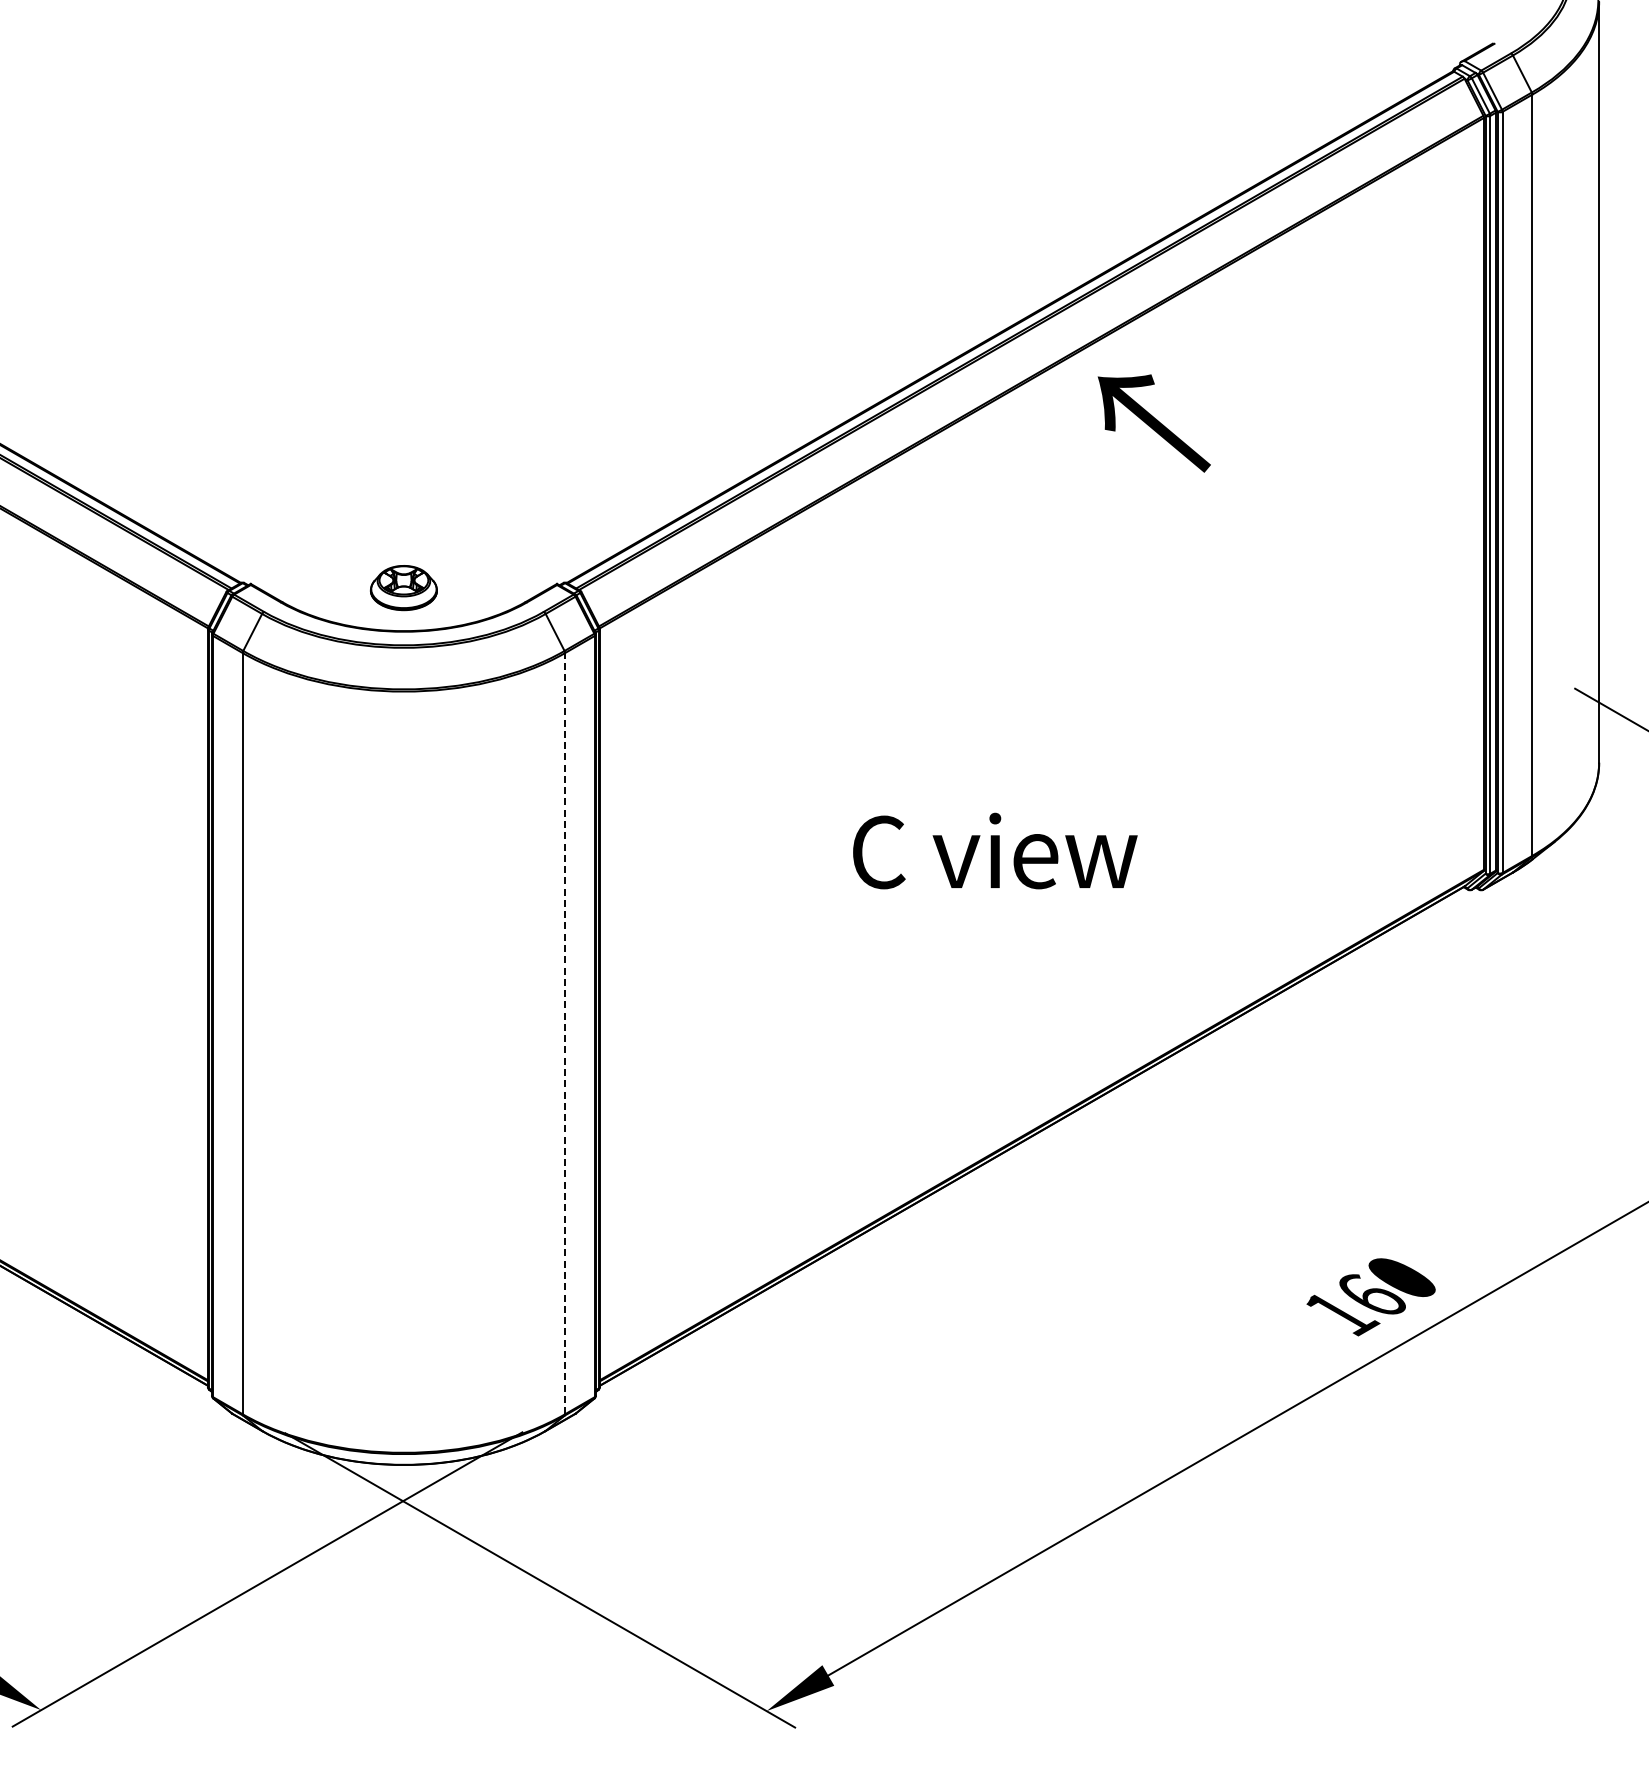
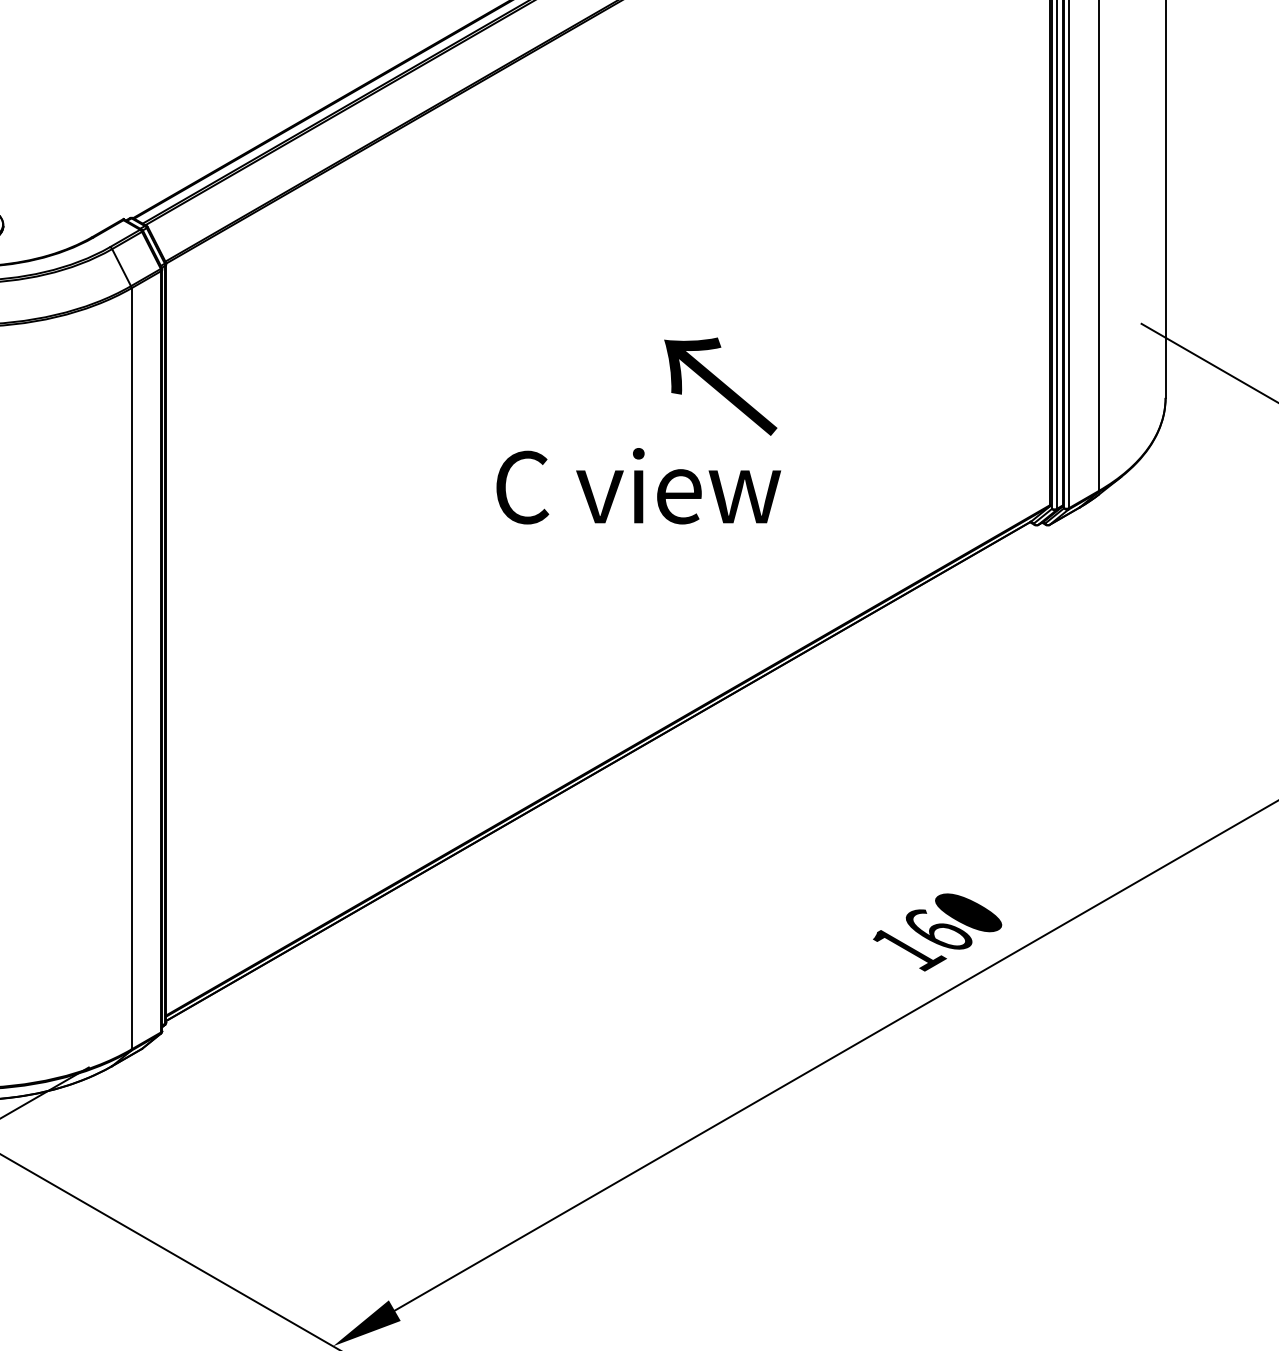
text: (1153, 423) -> (719, 386), moved
text: (995, 850) -> (638, 485), moved
line: (565, 1033) -> (131, 668), dashed -> solid

